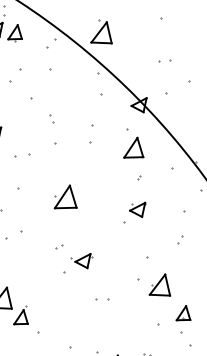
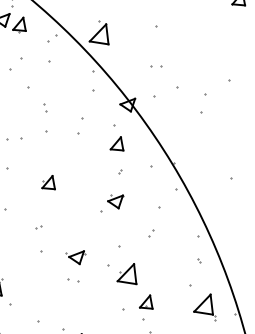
part: (132, 148) -> (116, 143), size x0.71
part: (64, 197) -> (48, 182), size x0.62
part: (82, 261) -> (75, 257), moved

